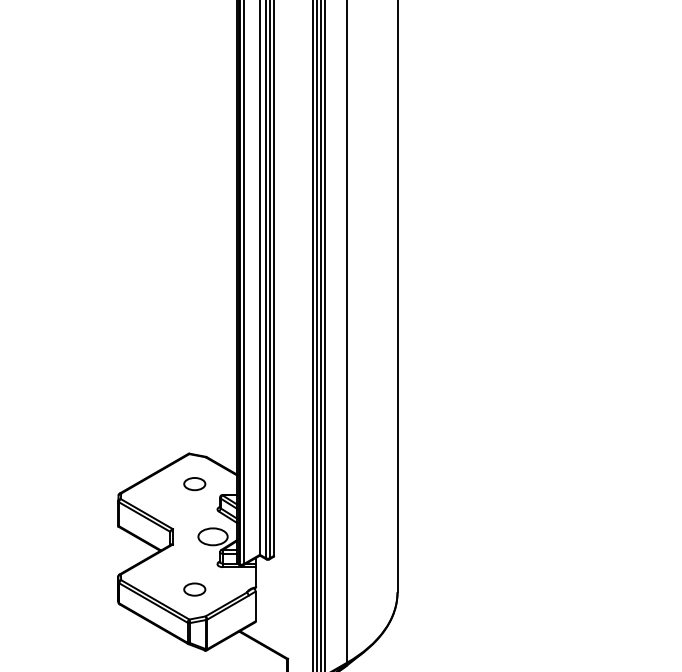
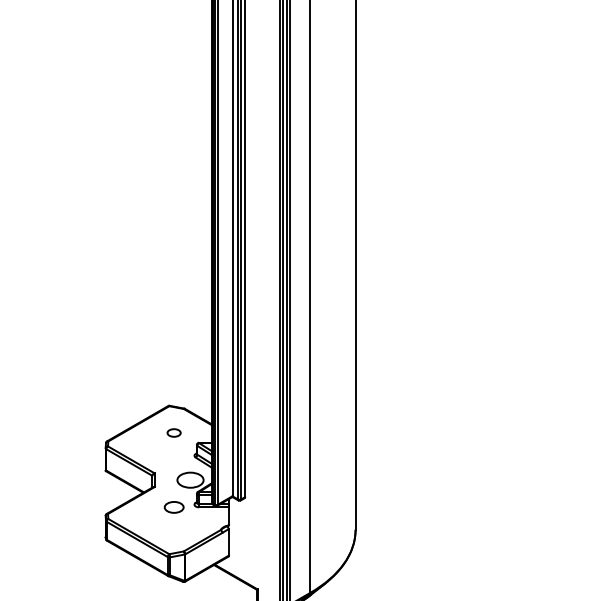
part: (194, 483) -> (173, 432), size x0.7
part: (194, 589) -> (173, 507), moved

